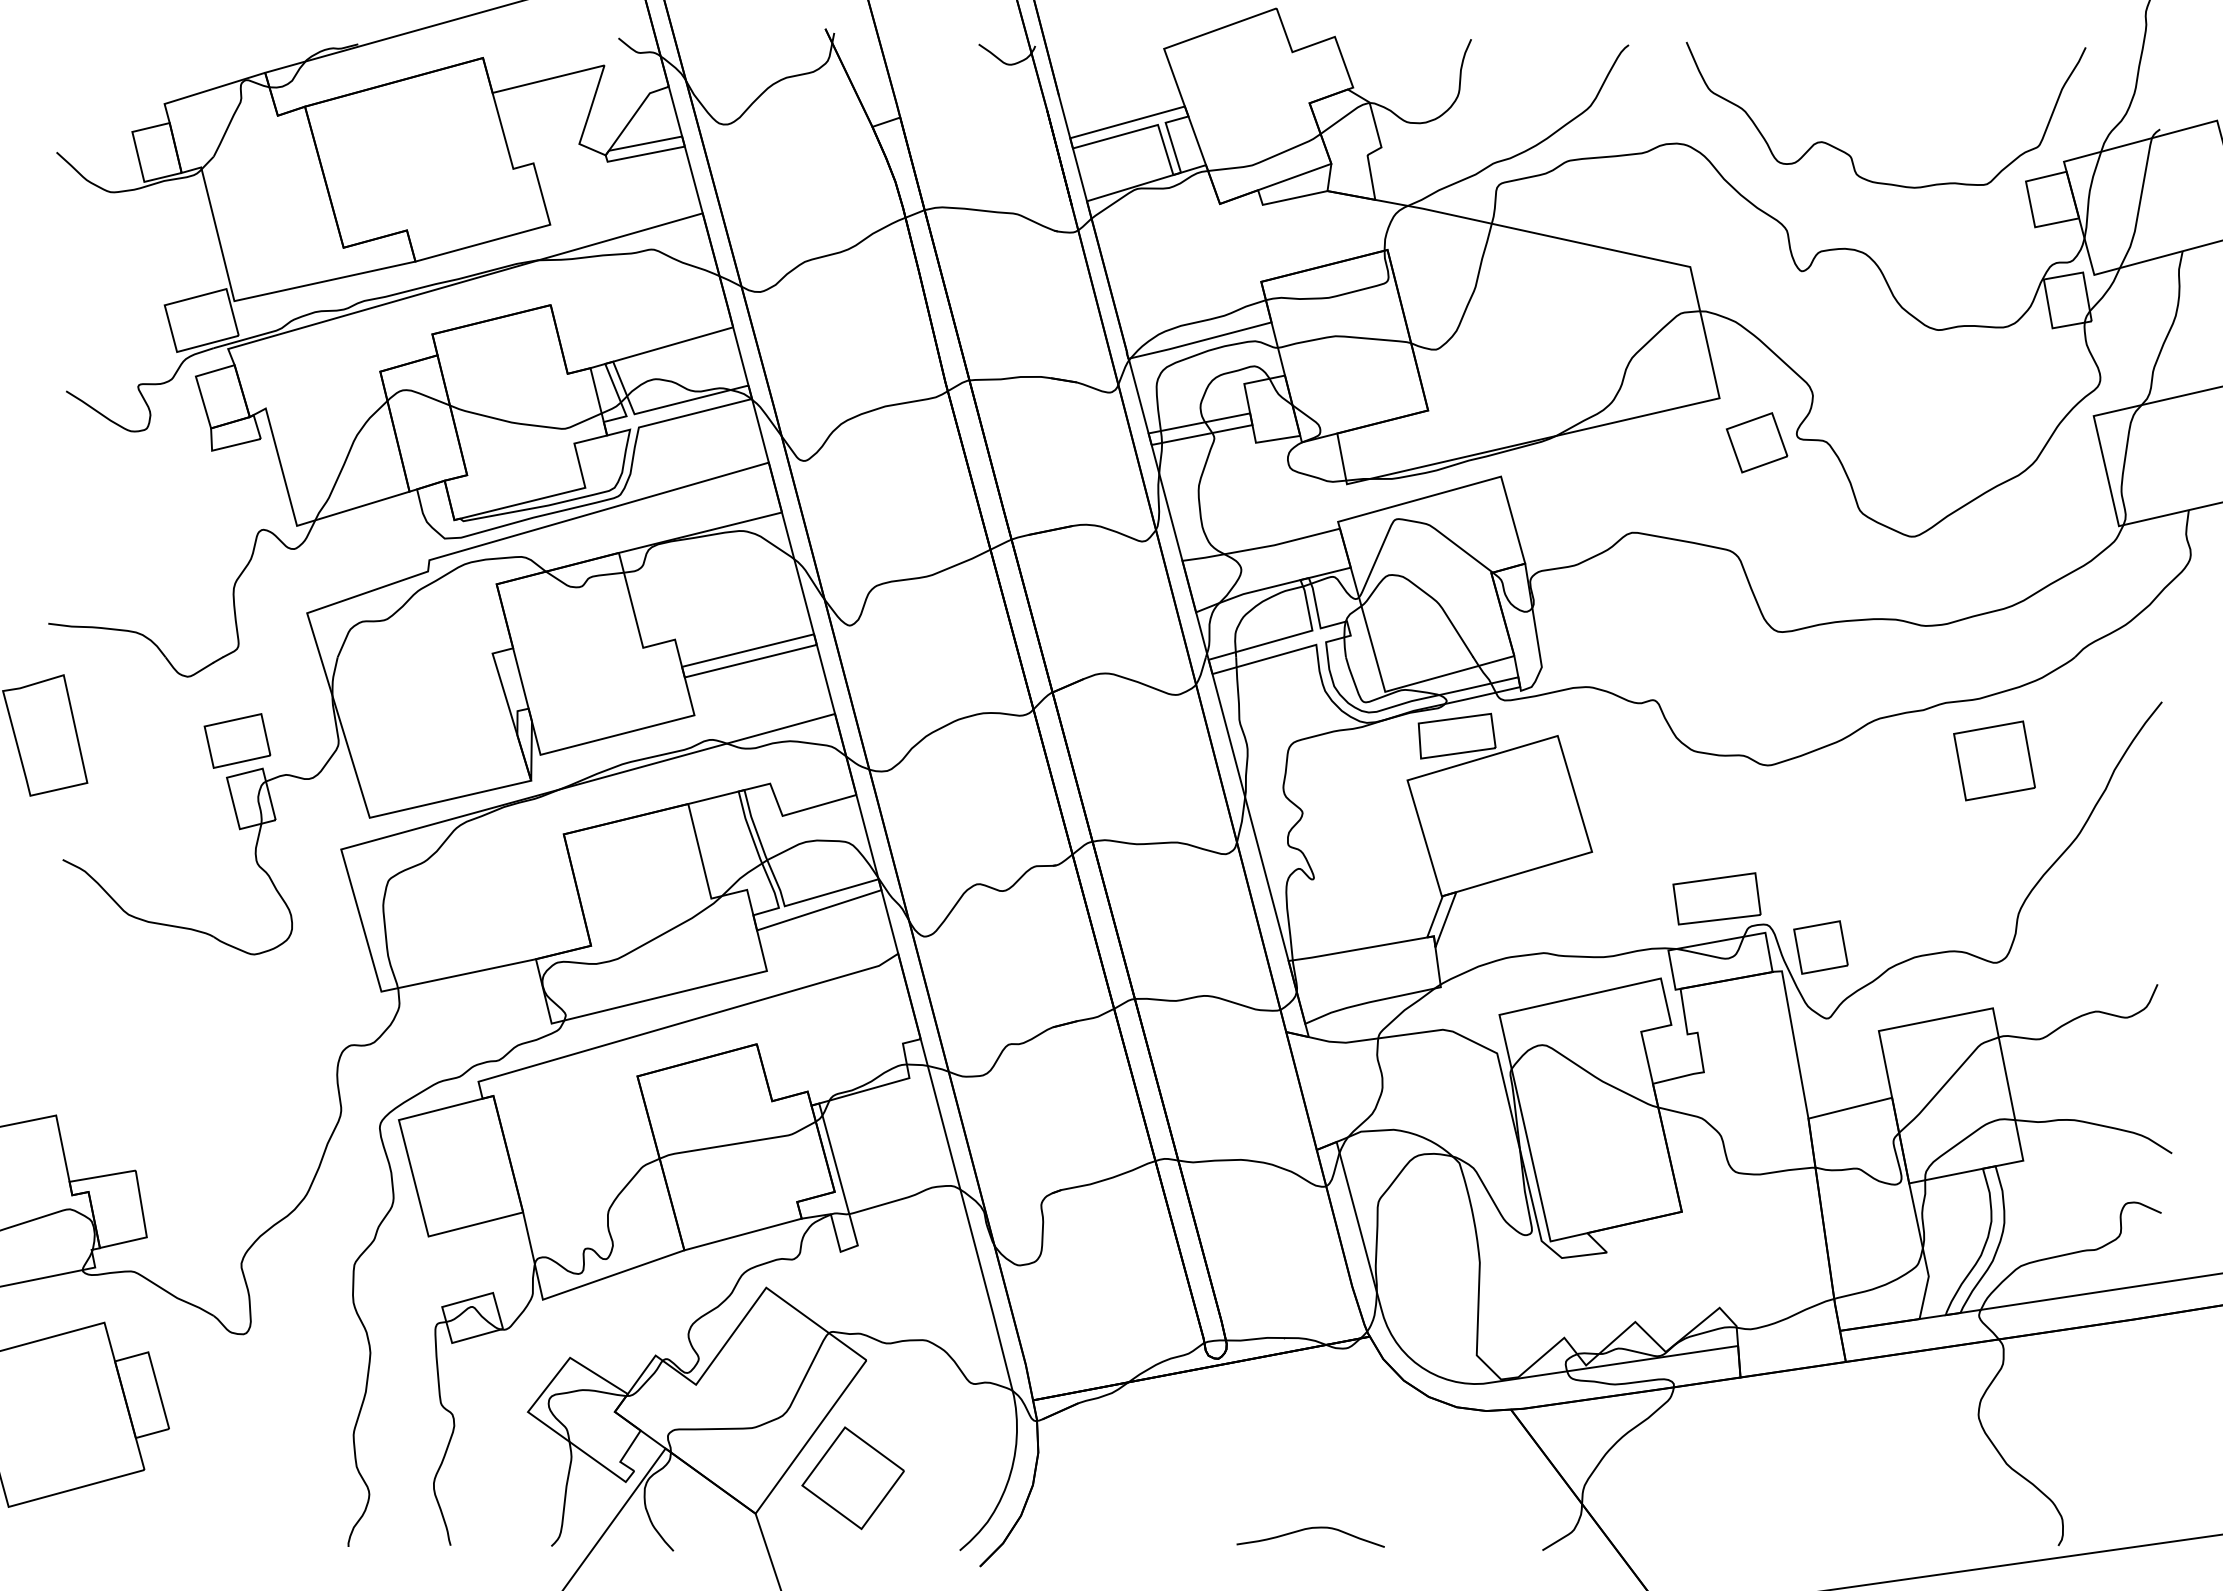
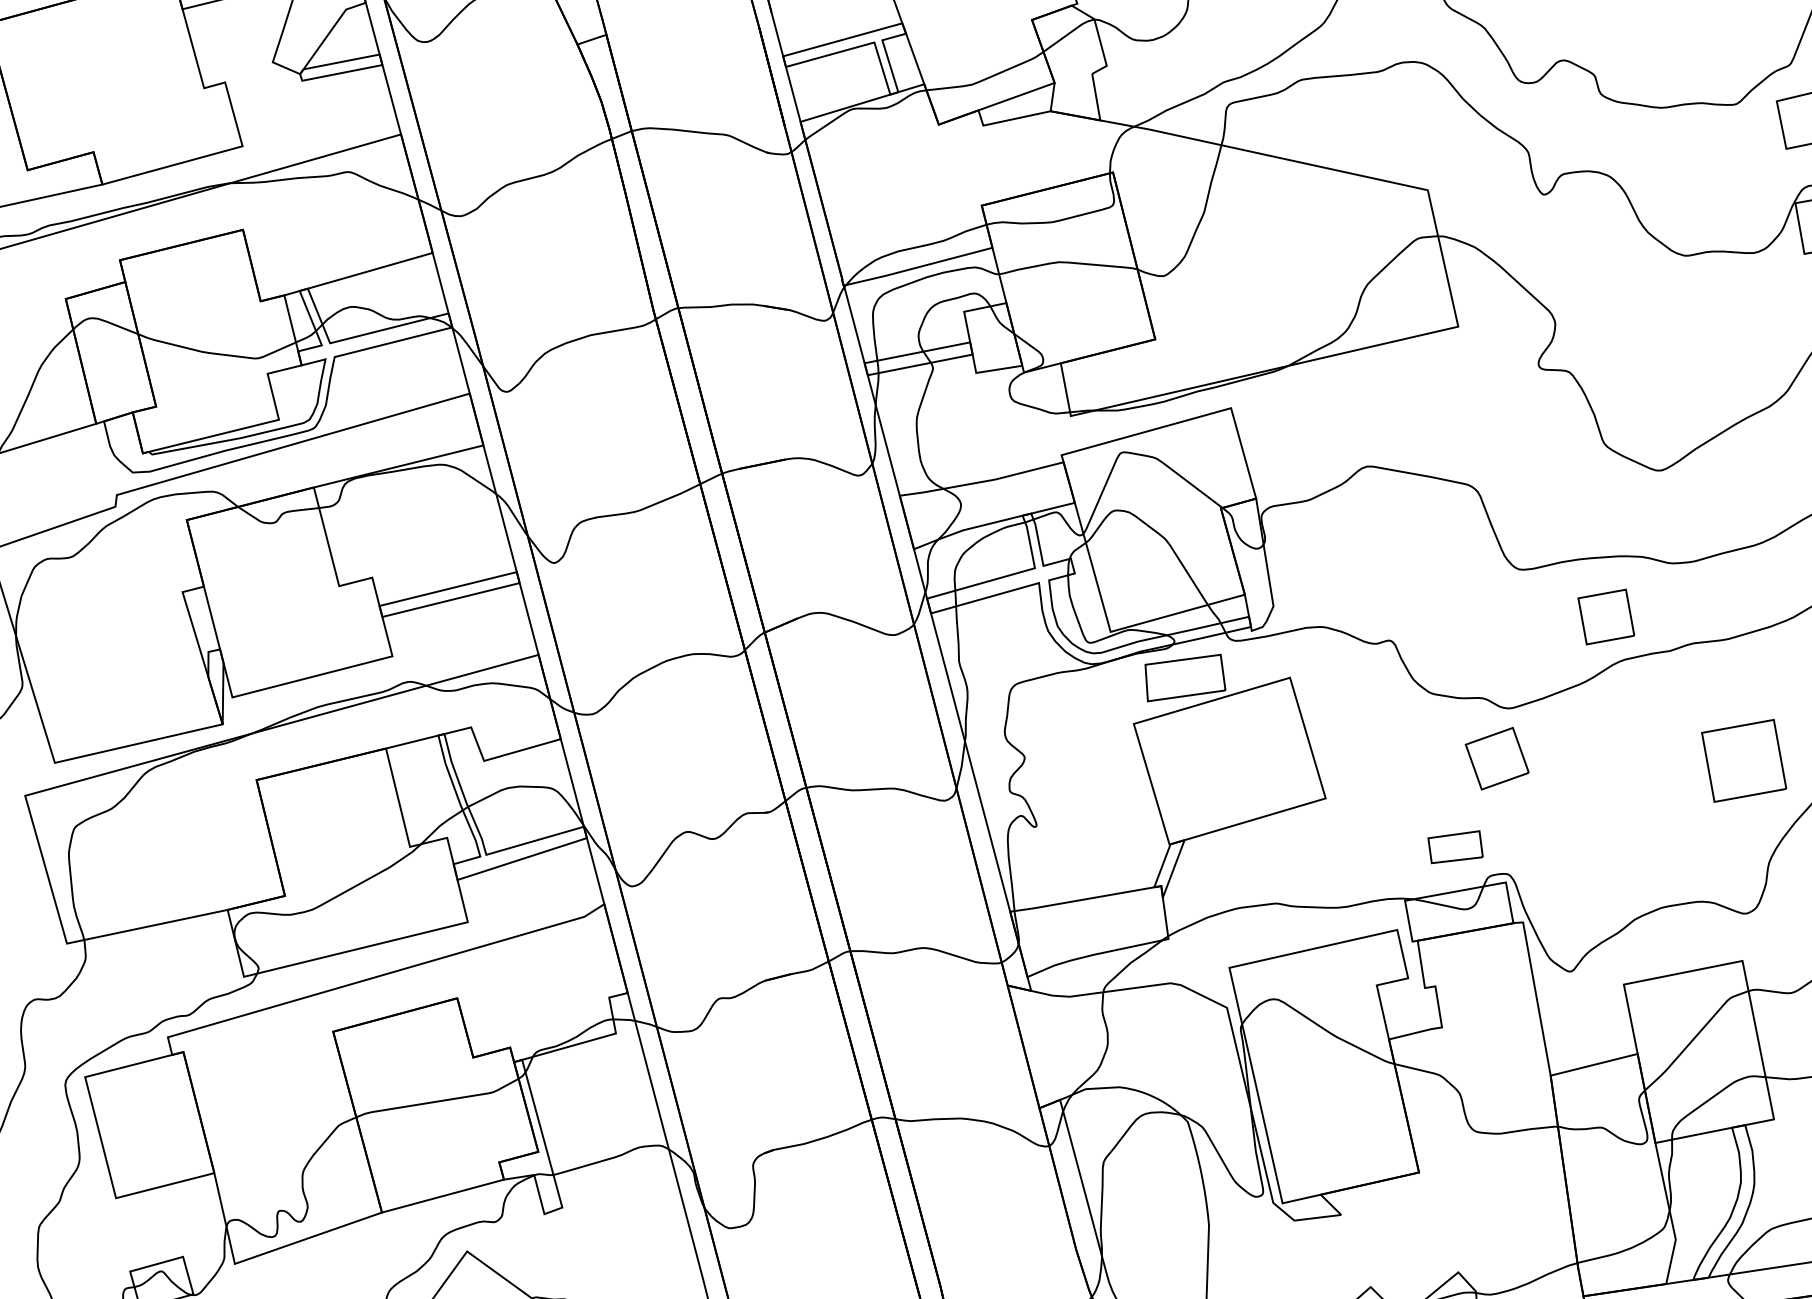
part: (1756, 442) -> (1496, 758), moved
part: (1994, 760) -> (1744, 760), moved
part: (1716, 898) -> (1455, 846), size x0.6
part: (1820, 947) -> (1605, 616), moved

